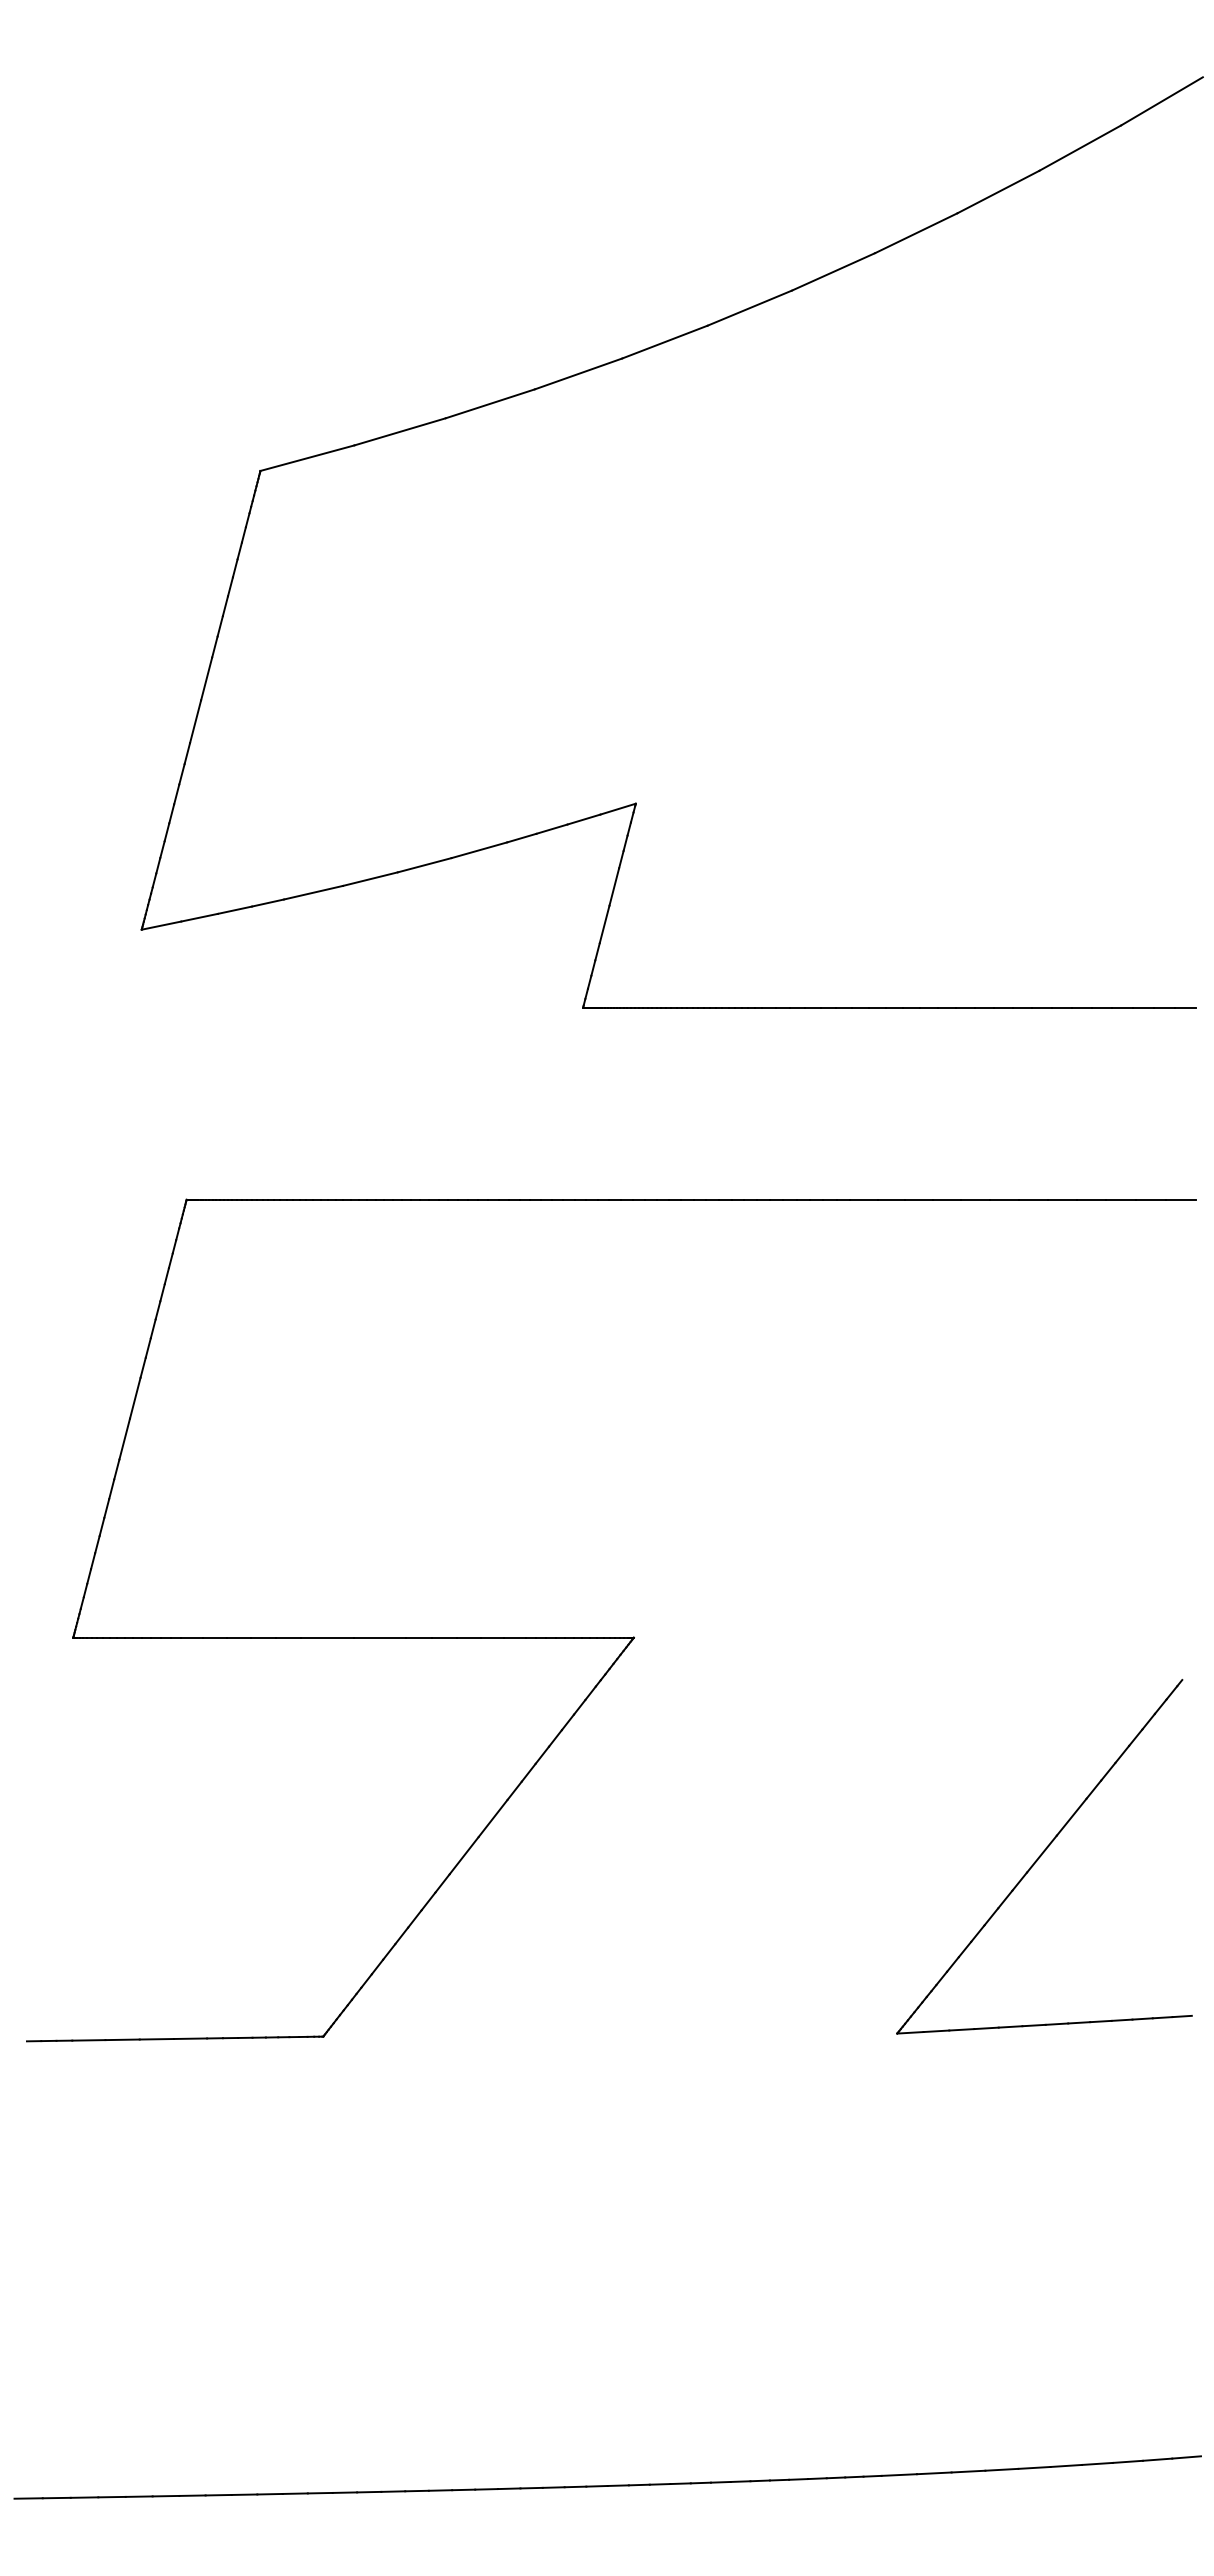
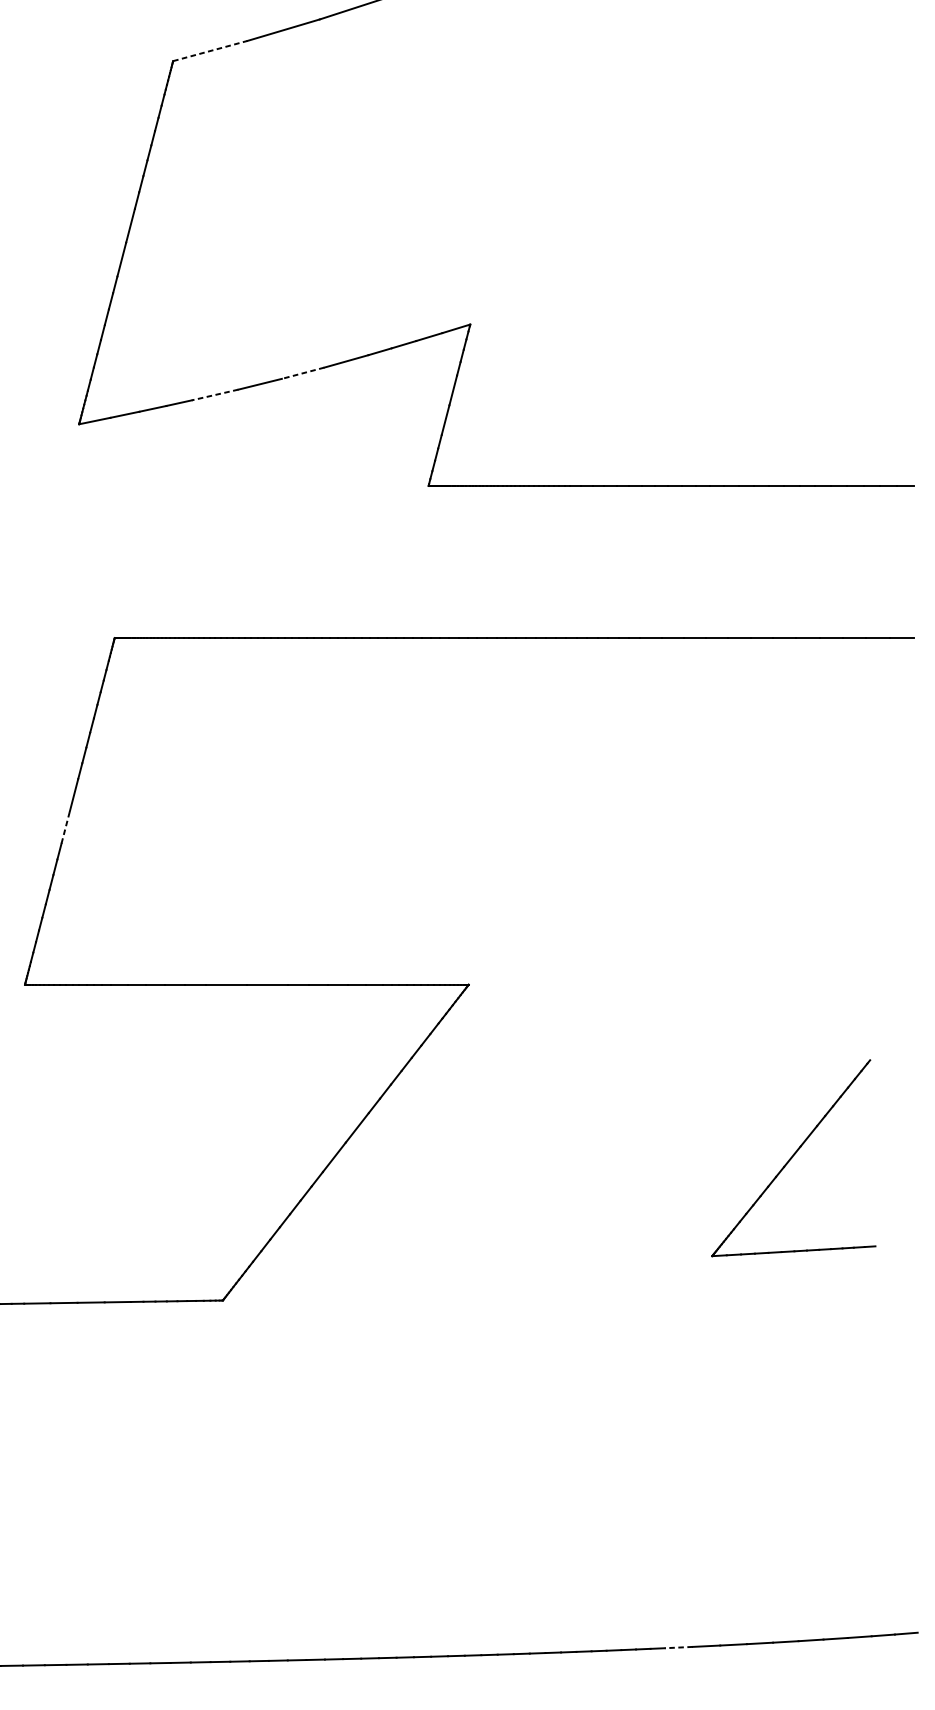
line: (307, 458) -> (210, 51), solid -> dashed
line: (424, 865) -> (303, 373), solid -> dashed
line: (313, 892) -> (215, 394), solid -> dashed
line: (124, 1438) -> (65, 827), solid -> dashed
part: (1044, 1856) -> (793, 1157), size x0.7
line: (899, 2475) -> (679, 1647), solid -> dashed

